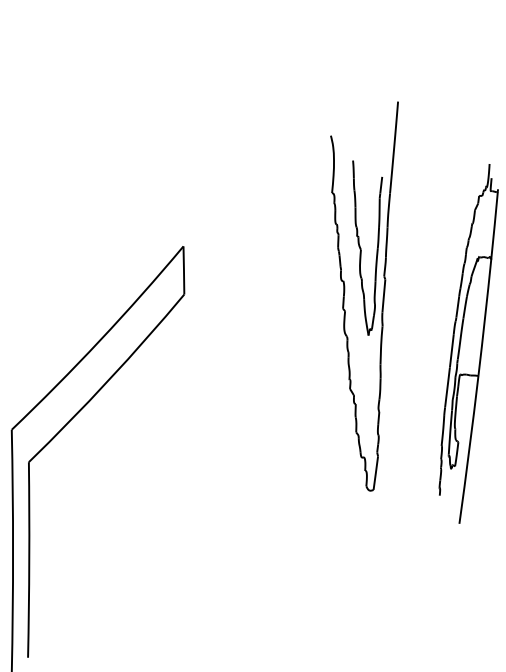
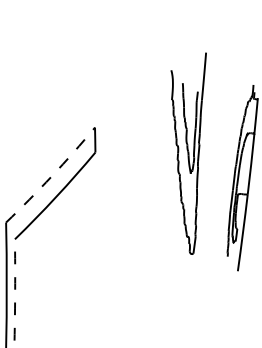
arc: (99, 340) -> (51, 176), solid -> dashed
arc: (29, 559) -> (15, 289), solid -> dashed

